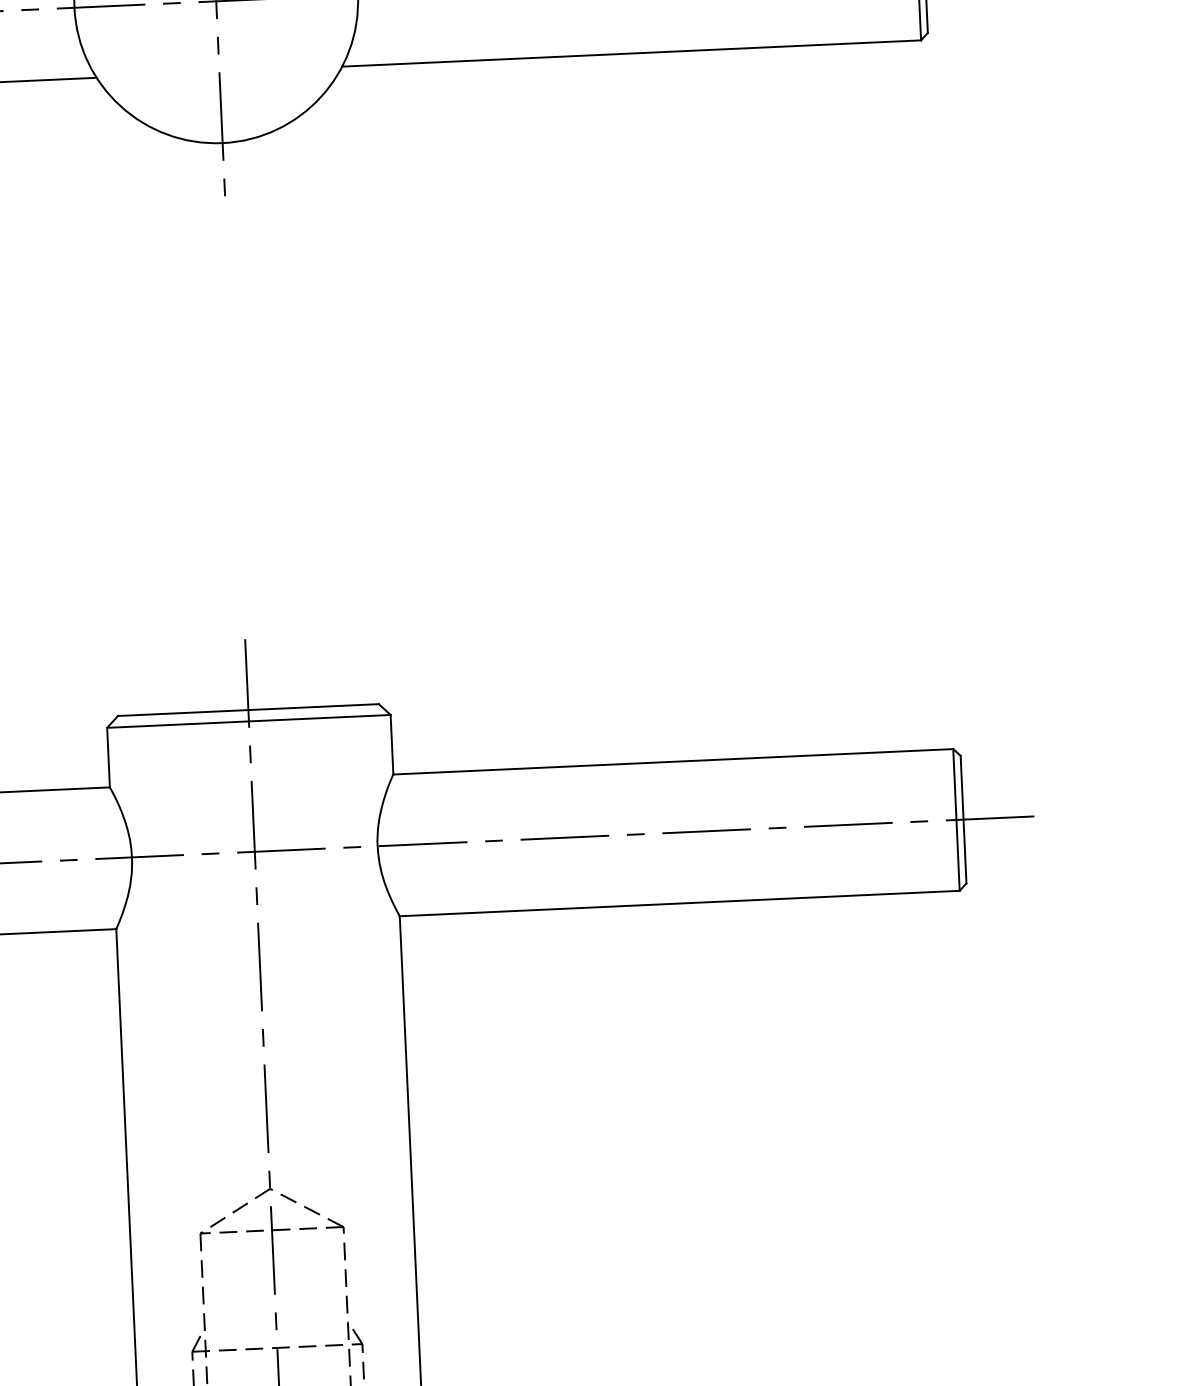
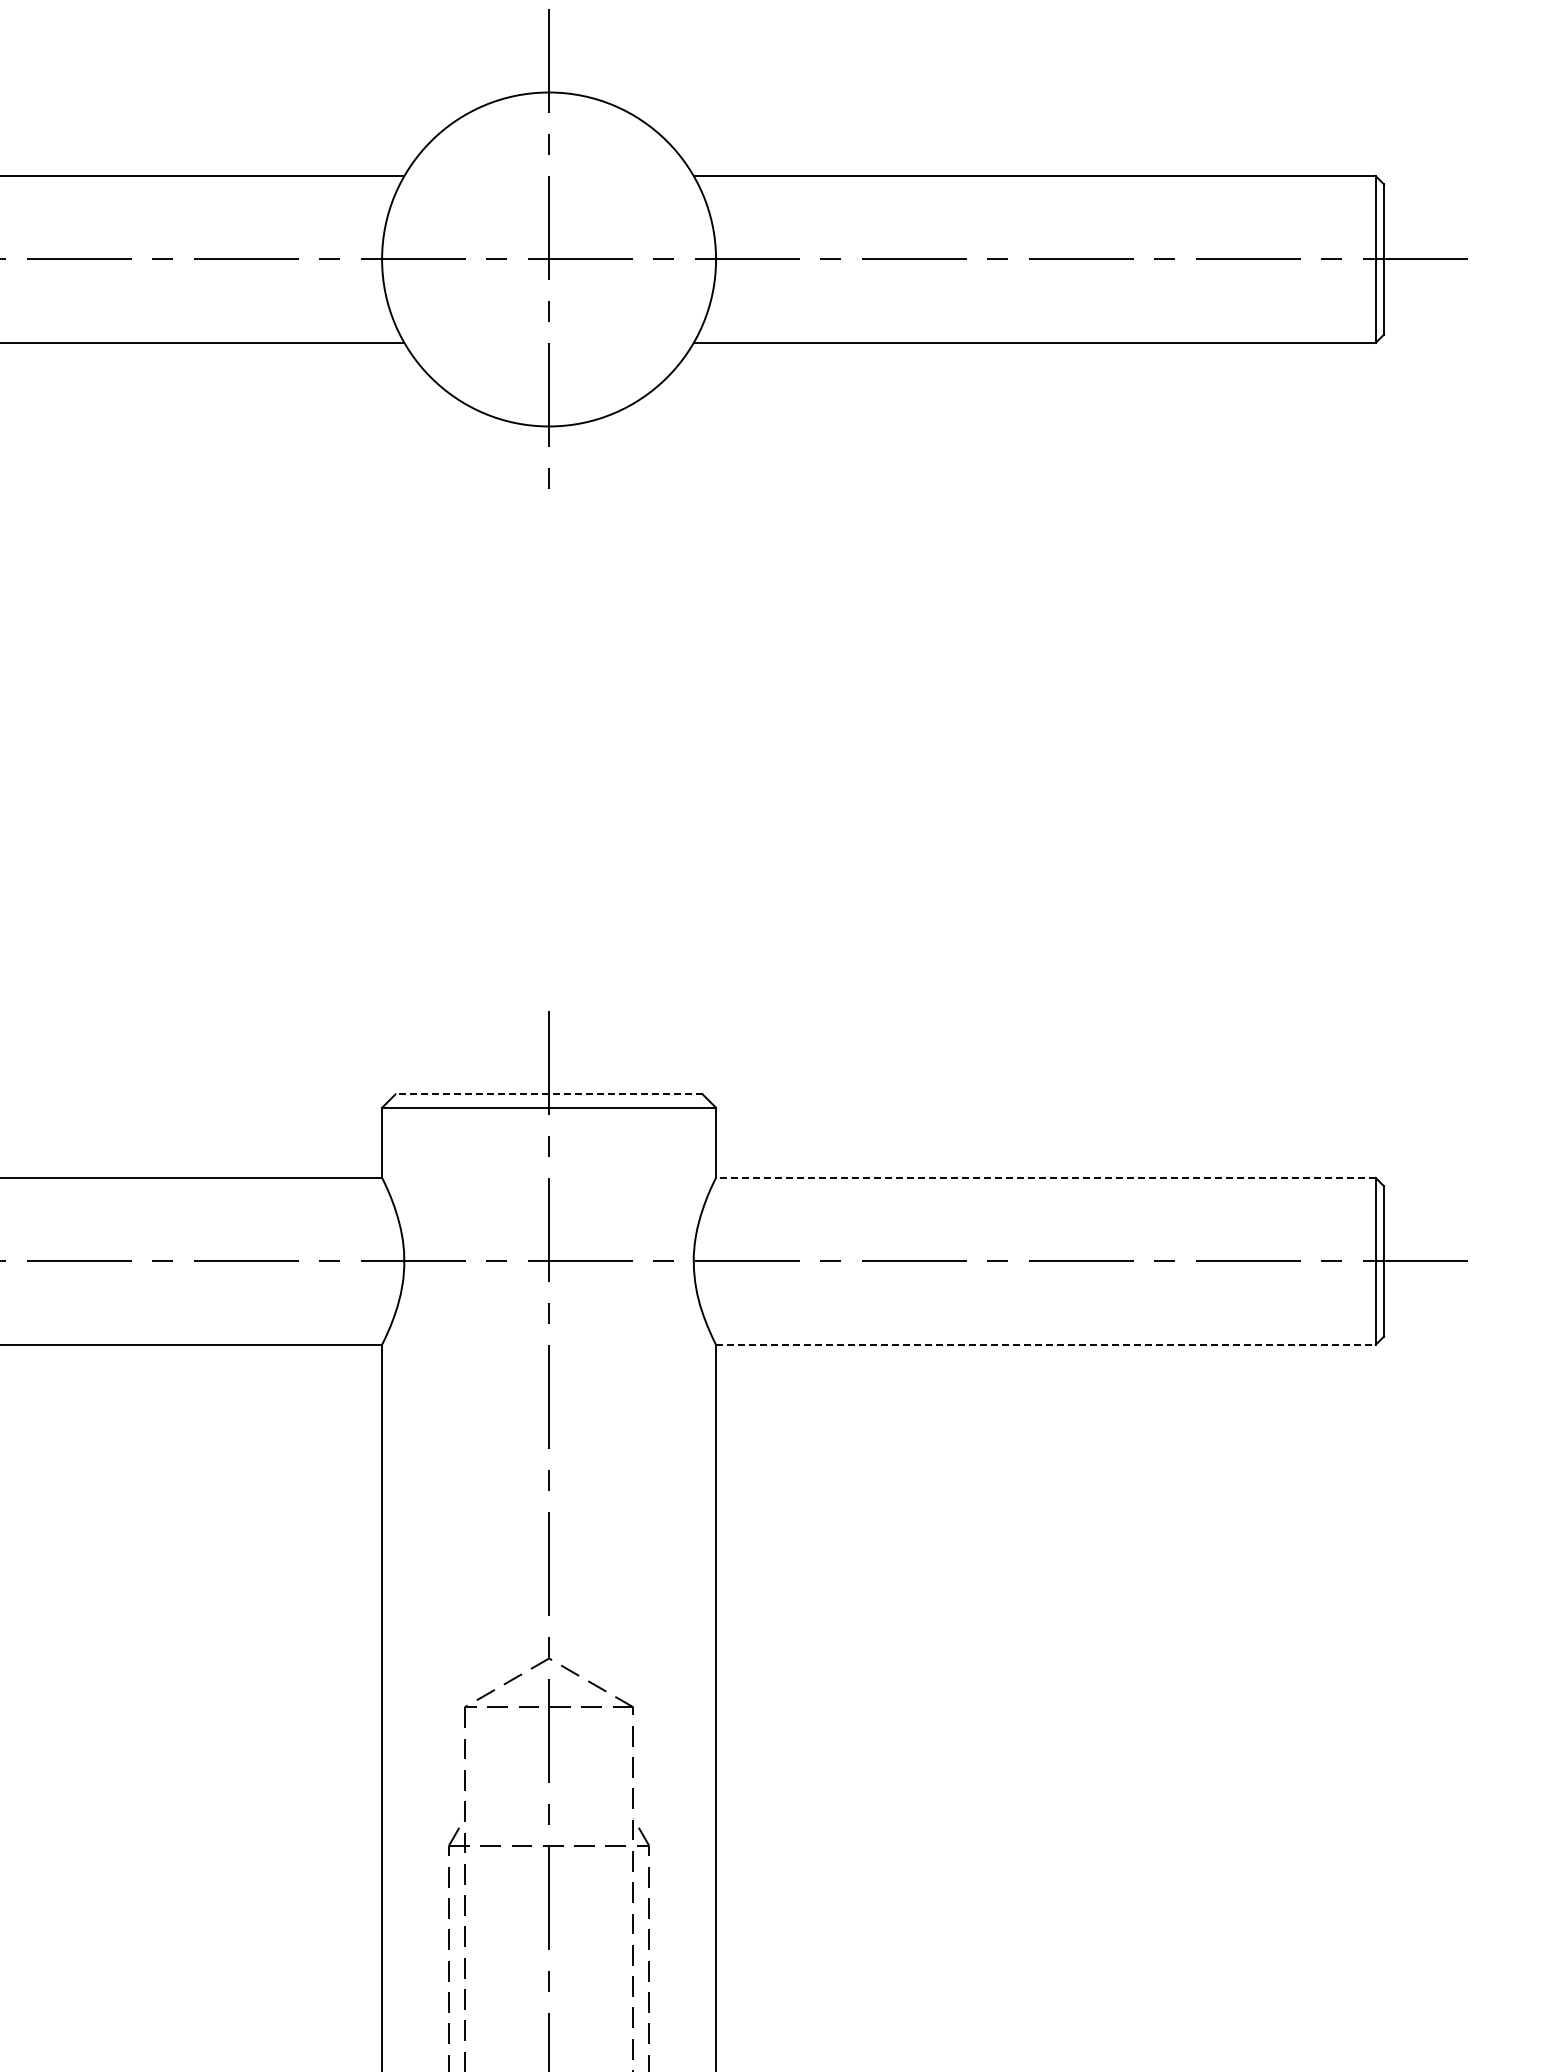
line: (248, 710) -> (549, 1094), solid -> dashed
line: (672, 761) -> (1045, 1177), solid -> dashed
line: (679, 903) -> (1045, 1344), solid -> dashed

